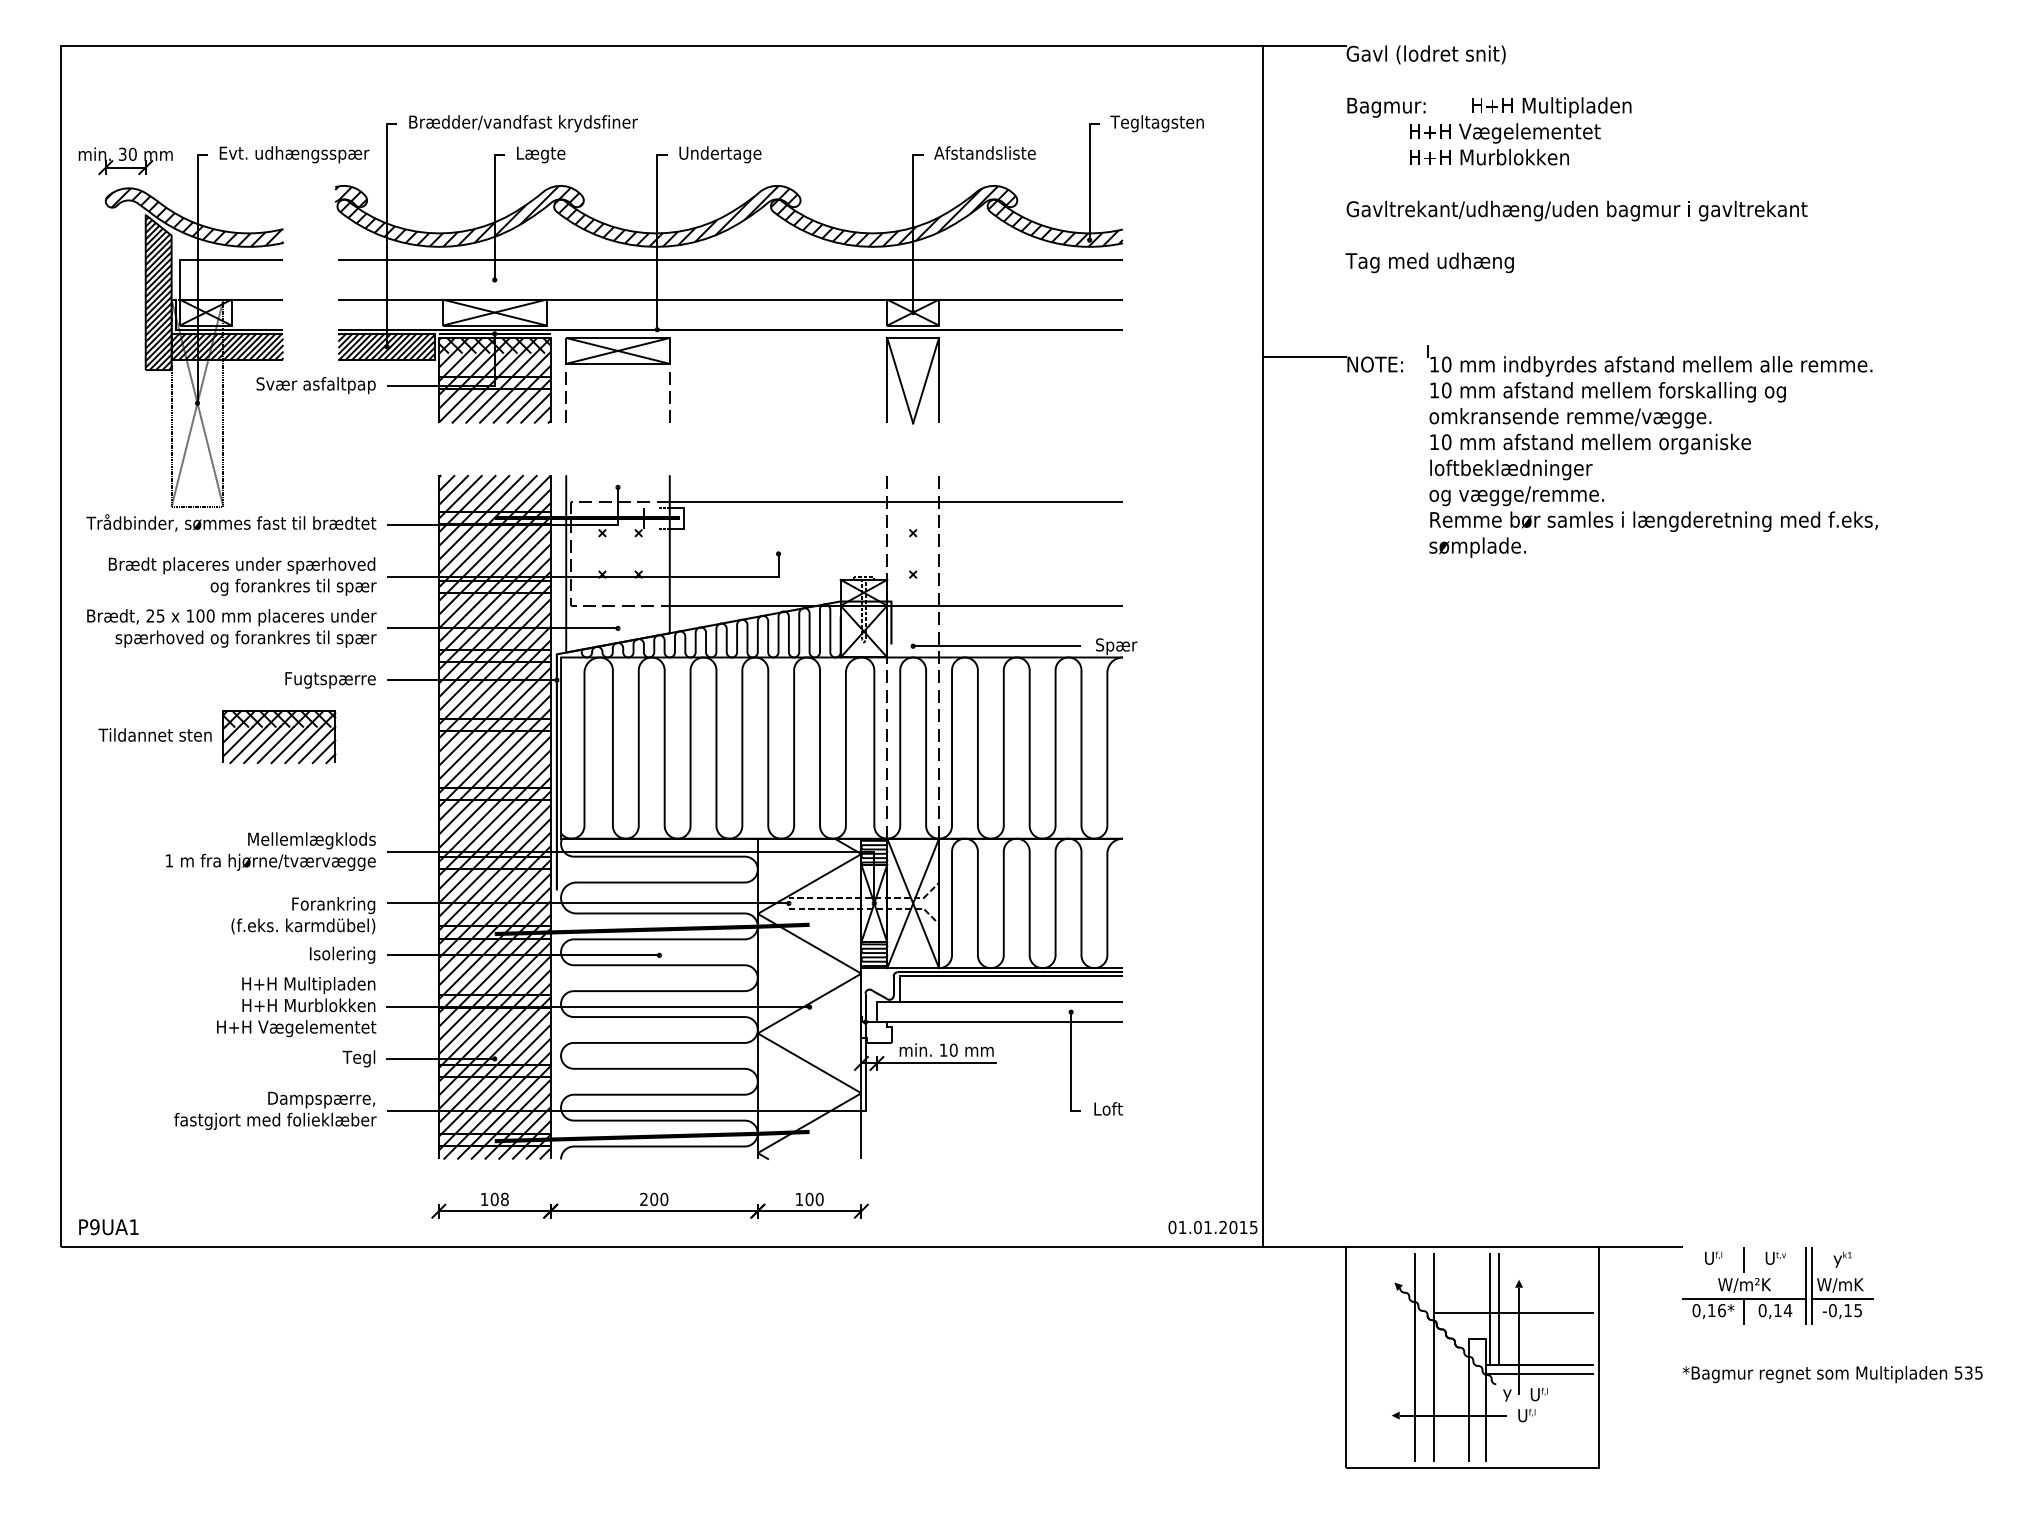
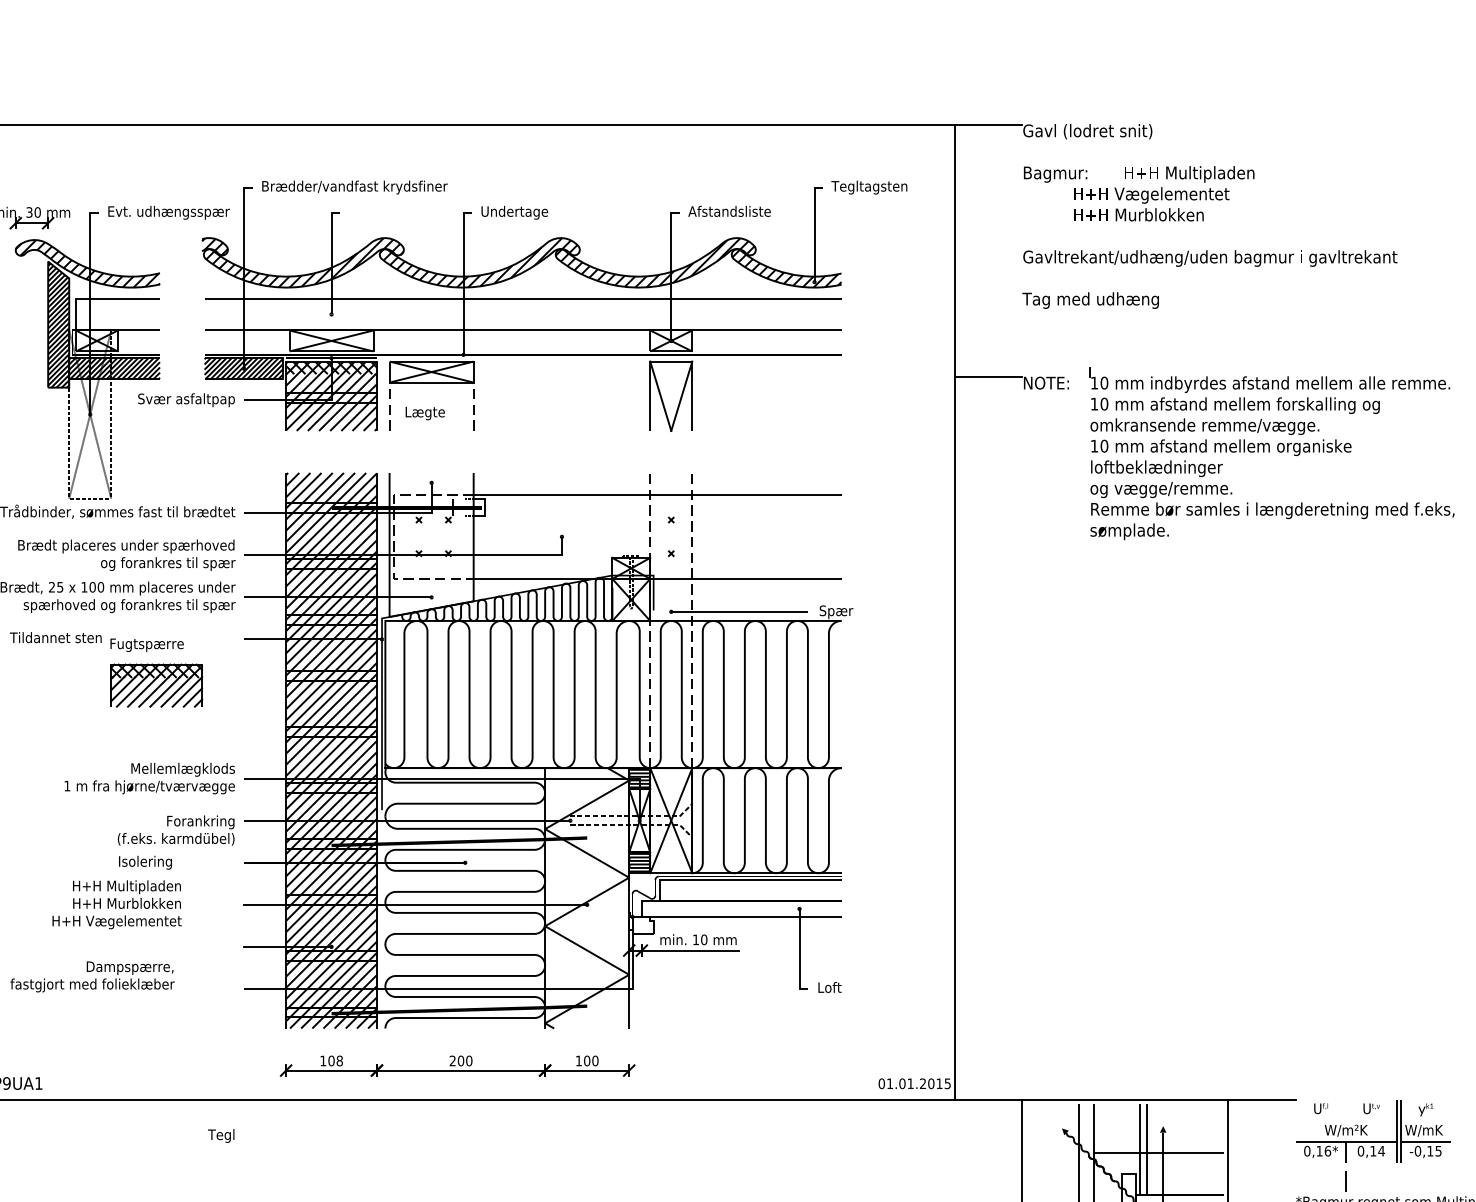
text: (541, 154) -> (425, 413), moved
text: (330, 680) -> (147, 645), moved
text: (154, 734) -> (55, 637), moved
text: (342, 954) -> (145, 862), moved
text: (296, 1007) -> (117, 905), moved
text: (358, 1058) -> (220, 1135), moved
text: (275, 1110) -> (92, 976), moved
line: (1743, 1259) -> (1345, 1180), moved

